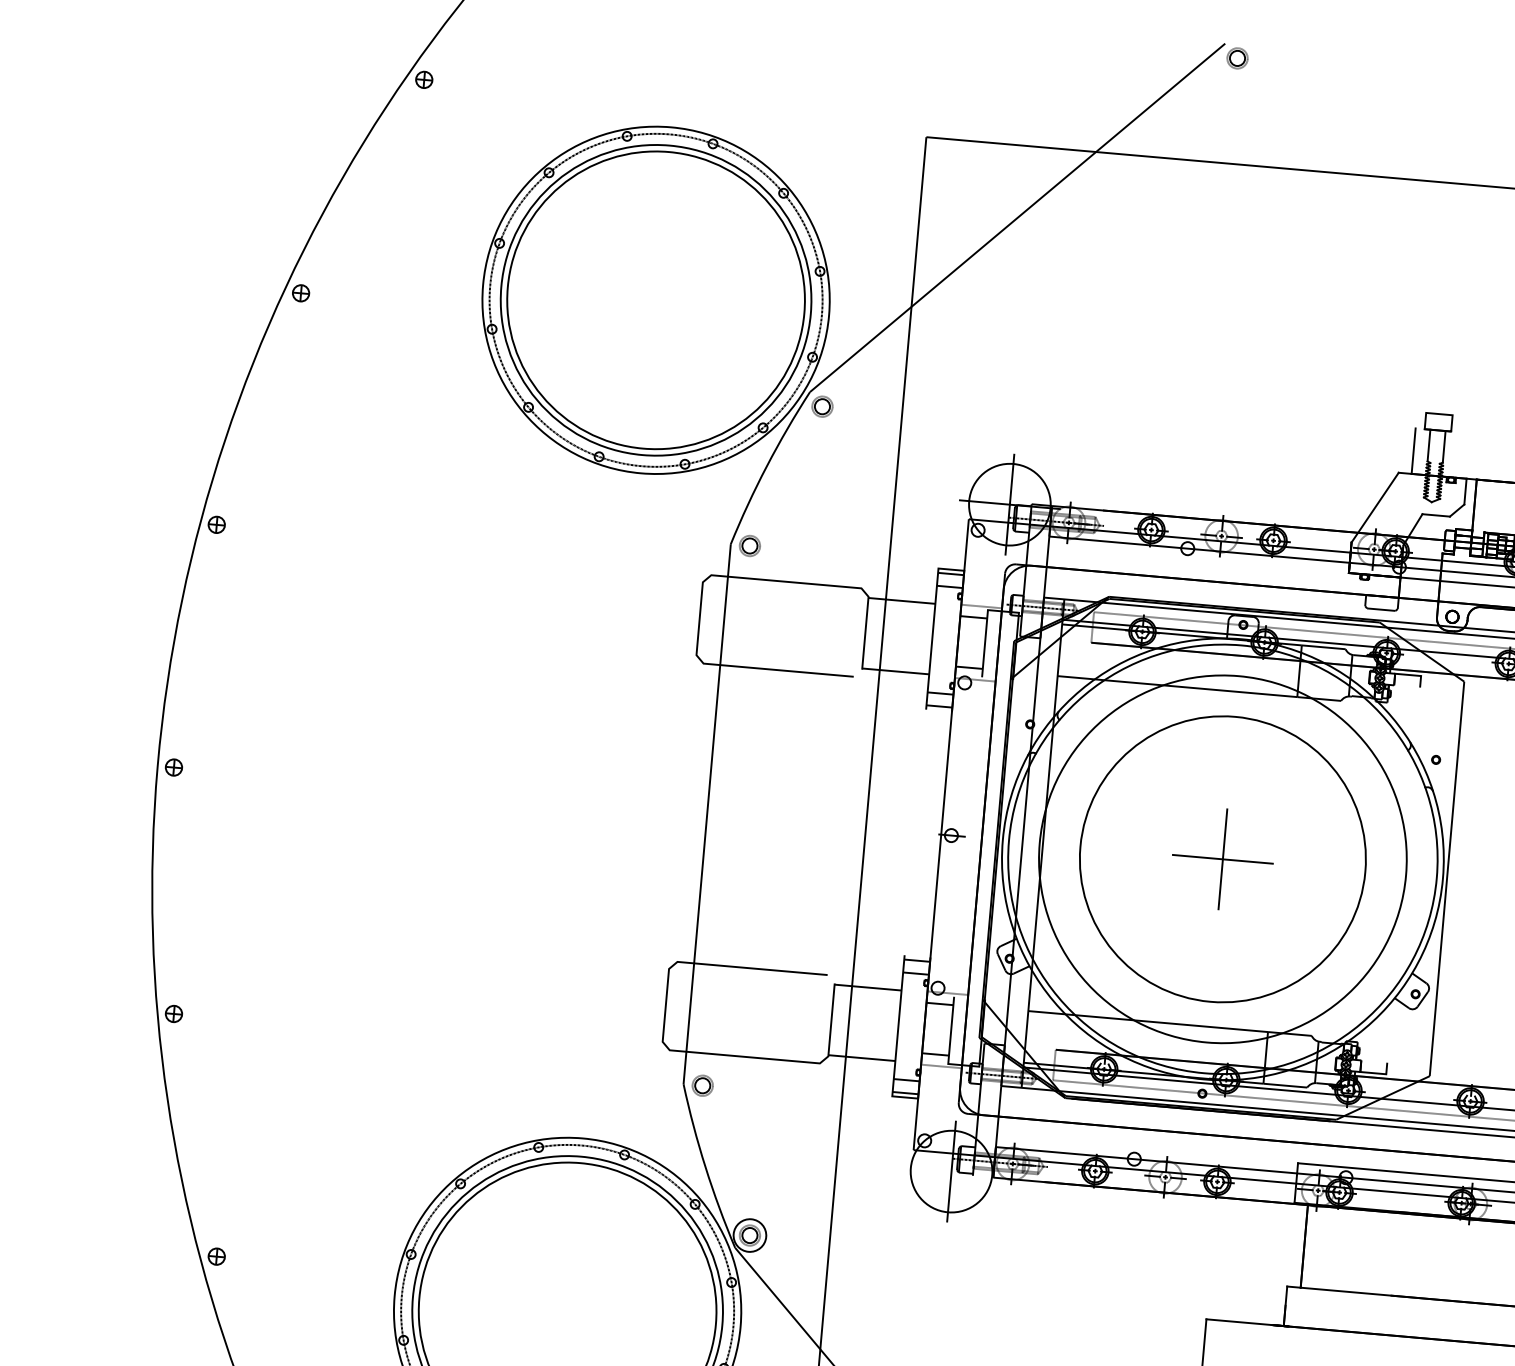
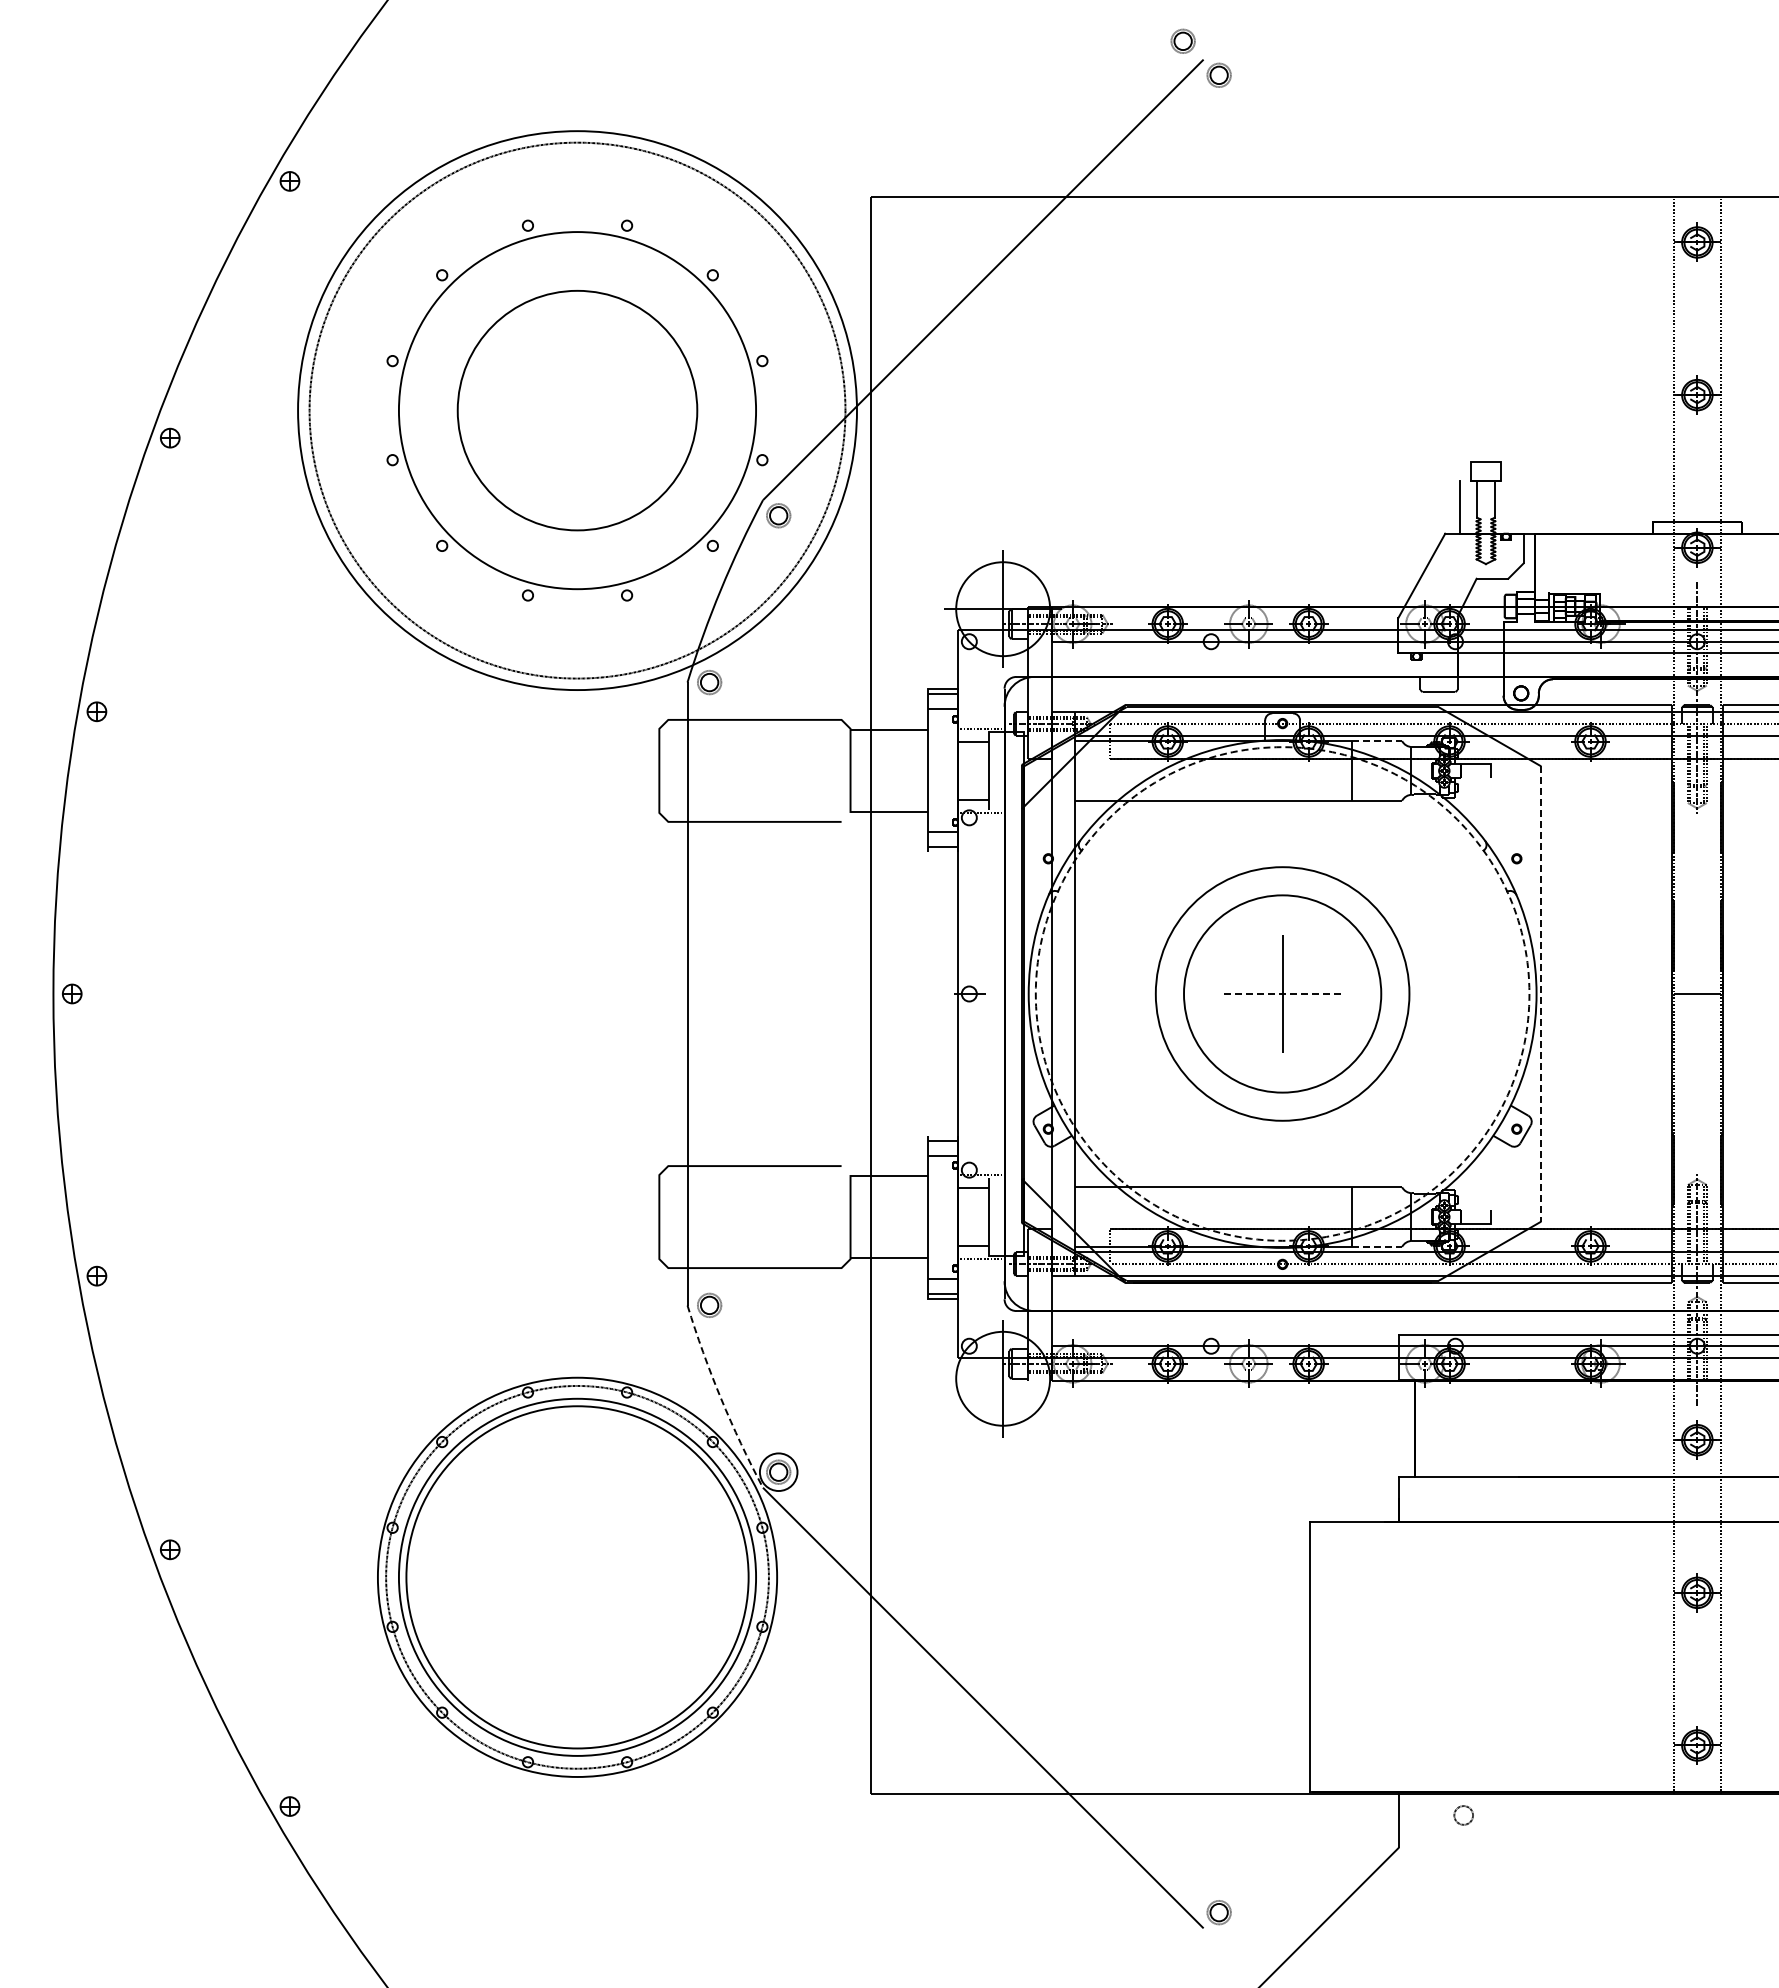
part: (1208, 25) -> (1182, 40), added
circle: (656, 300) -> (577, 410), size x0.7
circle: (656, 300) -> (577, 410), size x1.4
circle: (656, 300) -> (577, 410), size x1.4
line: (1324, 647) -> (1377, 741), solid -> dashed
circle: (1222, 858) -> (1282, 993), size x0.6
circle: (1222, 858) -> (1282, 993), size x0.6
circle: (1222, 858) -> (1282, 993), solid -> dashed
line: (1222, 858) -> (1282, 993), solid -> dashed
line: (1447, 879) -> (1541, 994), solid -> dashed
line: (1285, 1085) -> (1377, 1246), solid -> dashed
arc: (705, 1167) -> (721, 1398), solid -> dashed

